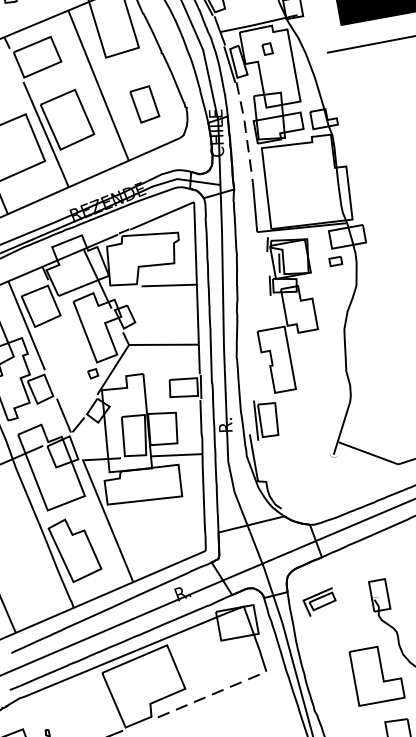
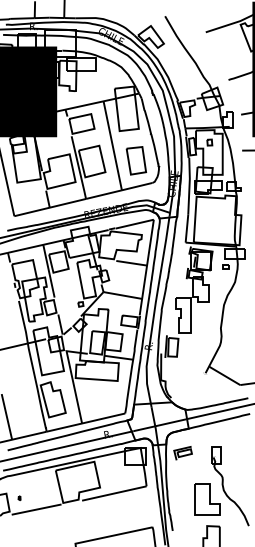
part: (144, 103) -> (136, 160), size x1.43
line: (245, 130) -> (189, 185), dashed -> solid
line: (212, 694) -> (114, 493), dashed -> solid

